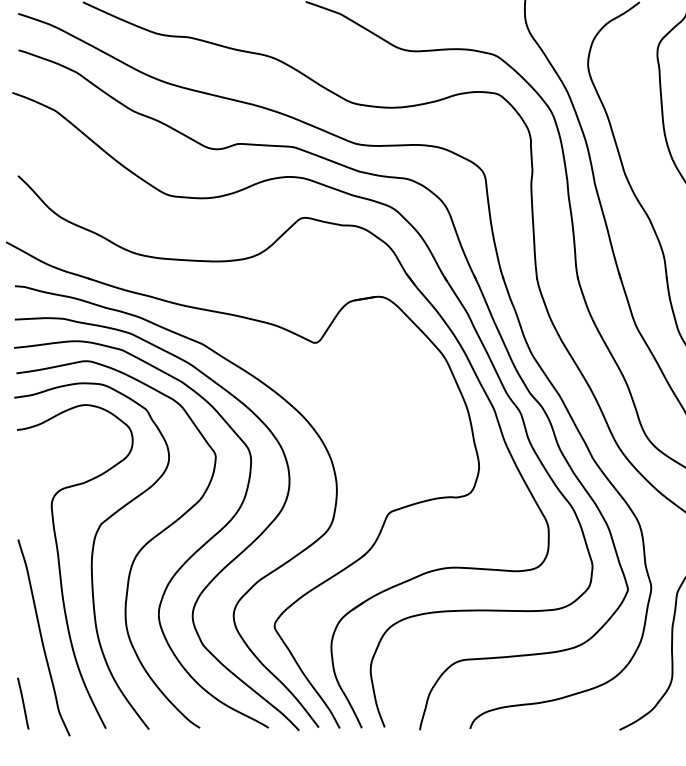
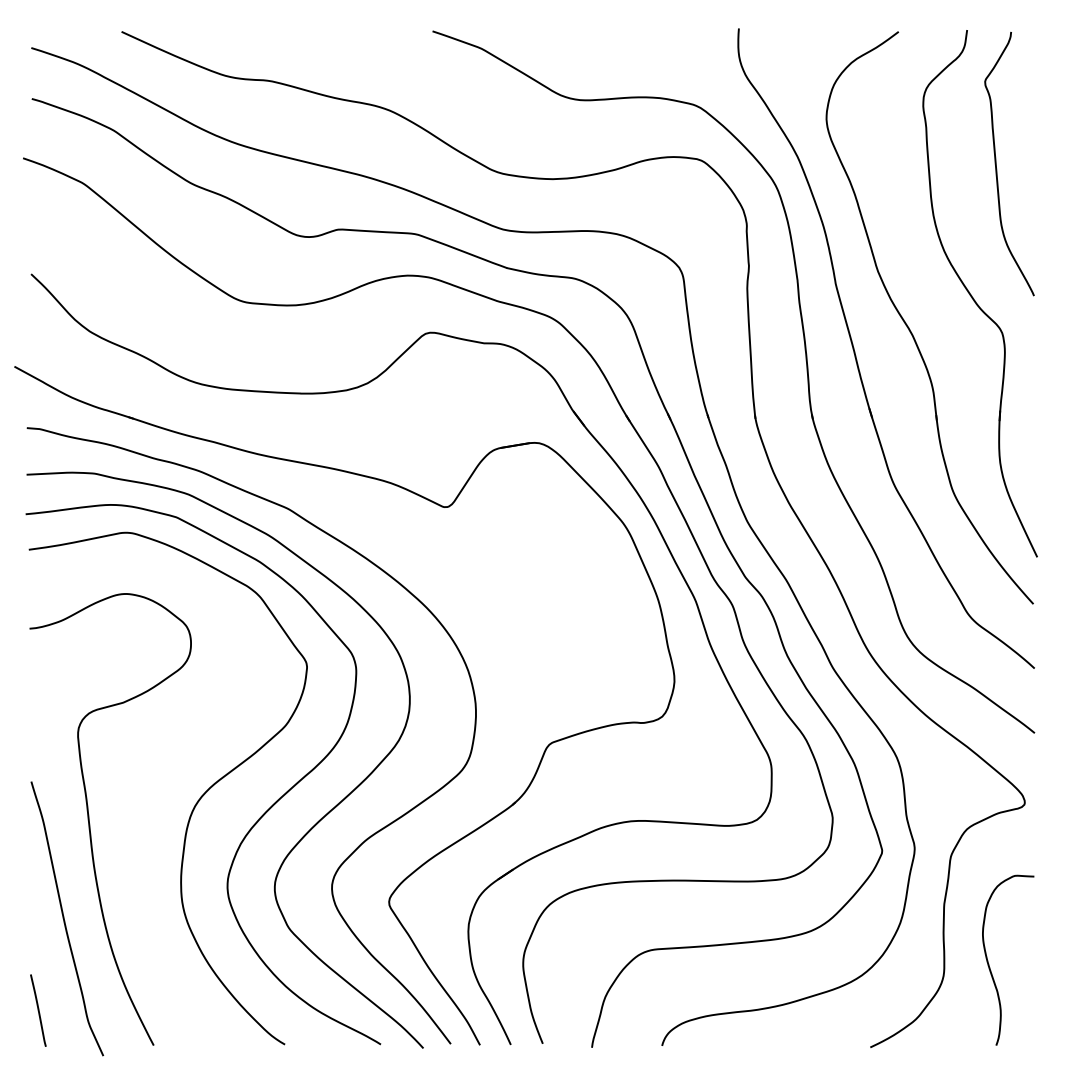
curve: (91, 555) -> (133, 804), removed

